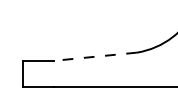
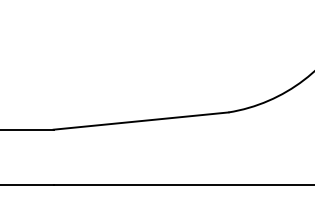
line: (95, 56) -> (141, 120), dashed -> solid

